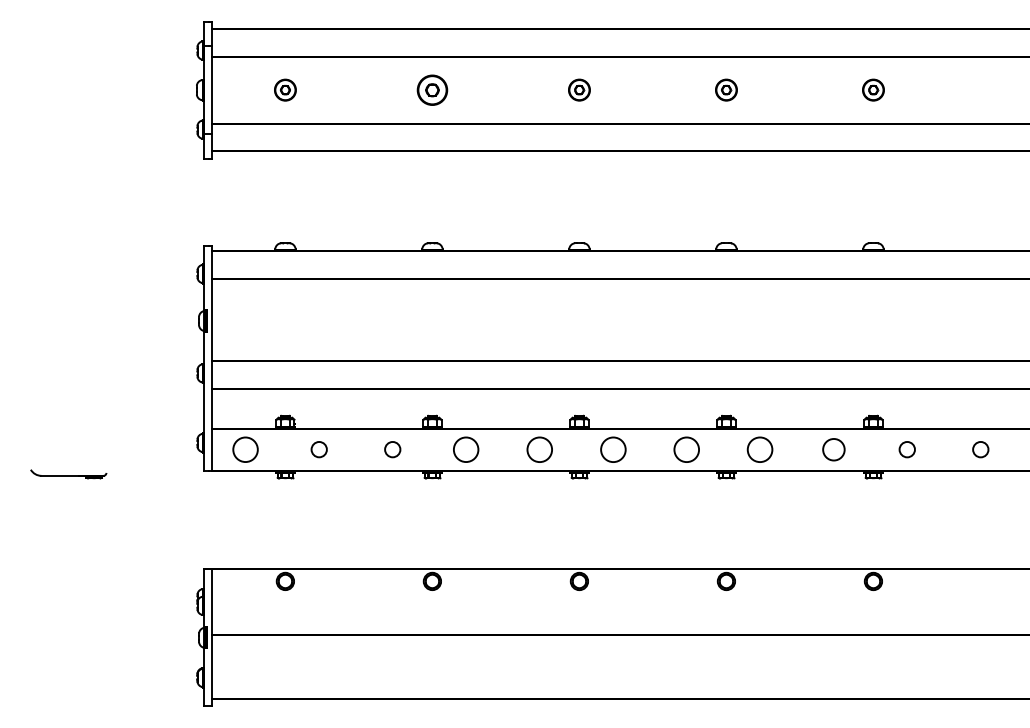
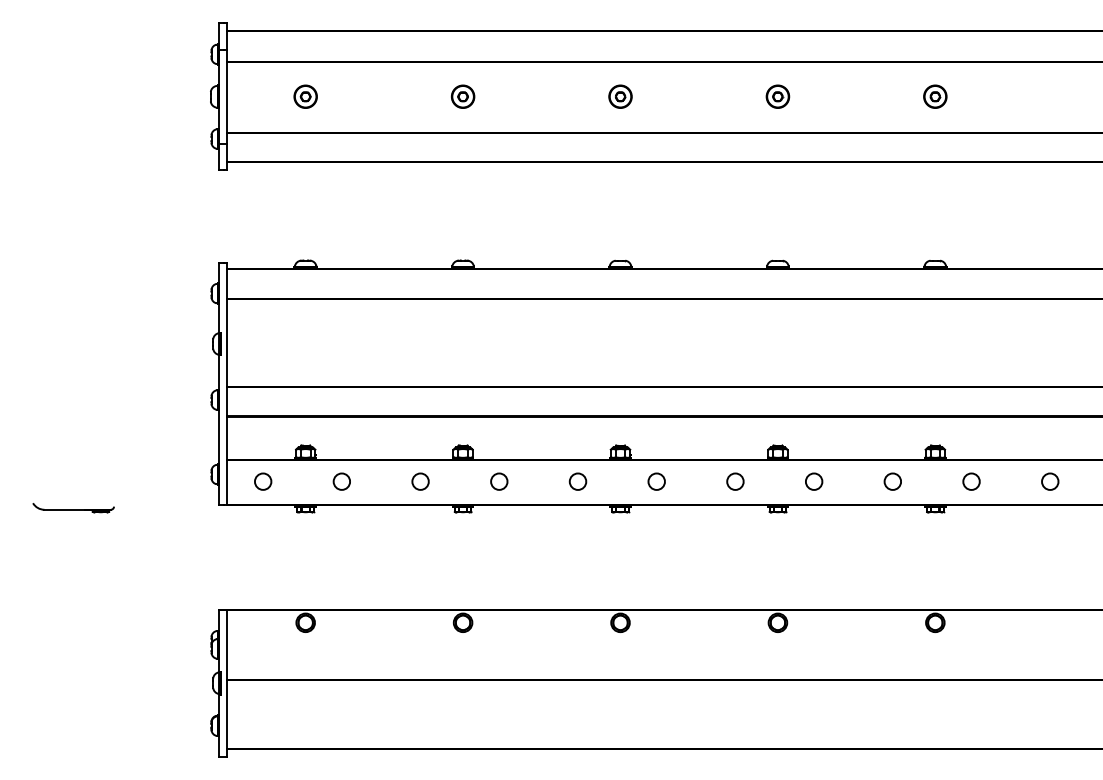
part: (431, 89) -> (462, 96), size x0.71
circle: (246, 449) -> (263, 481), size x0.62
circle: (466, 449) -> (499, 481), size x0.62
circle: (539, 449) -> (577, 481), size x0.62
circle: (613, 449) -> (656, 481), size x0.62
circle: (686, 449) -> (735, 481), size x0.62
circle: (760, 449) -> (814, 481), size x0.62
circle: (833, 449) -> (892, 481), size x0.71

